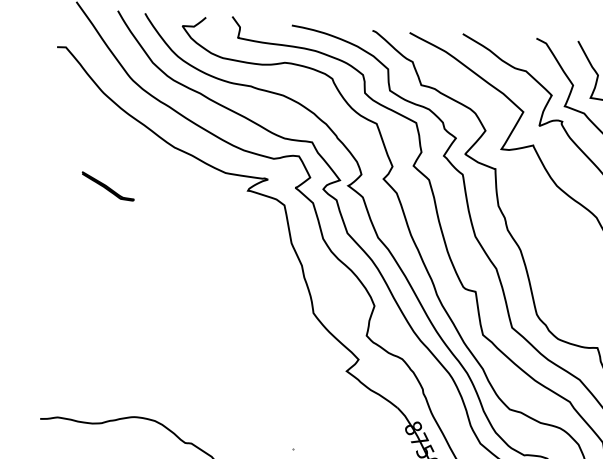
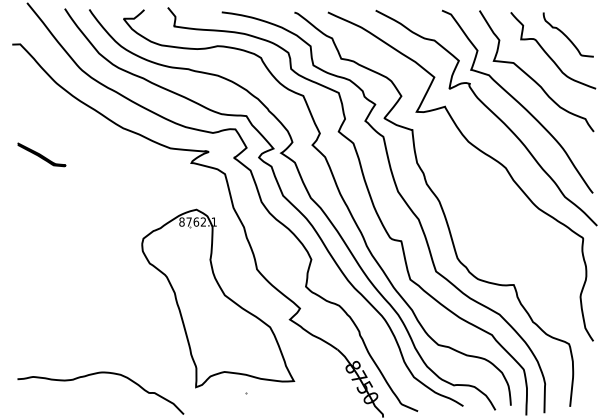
curve: (107, 186) -> (41, 154), moved
part: (268, 342) -> (218, 298), added

